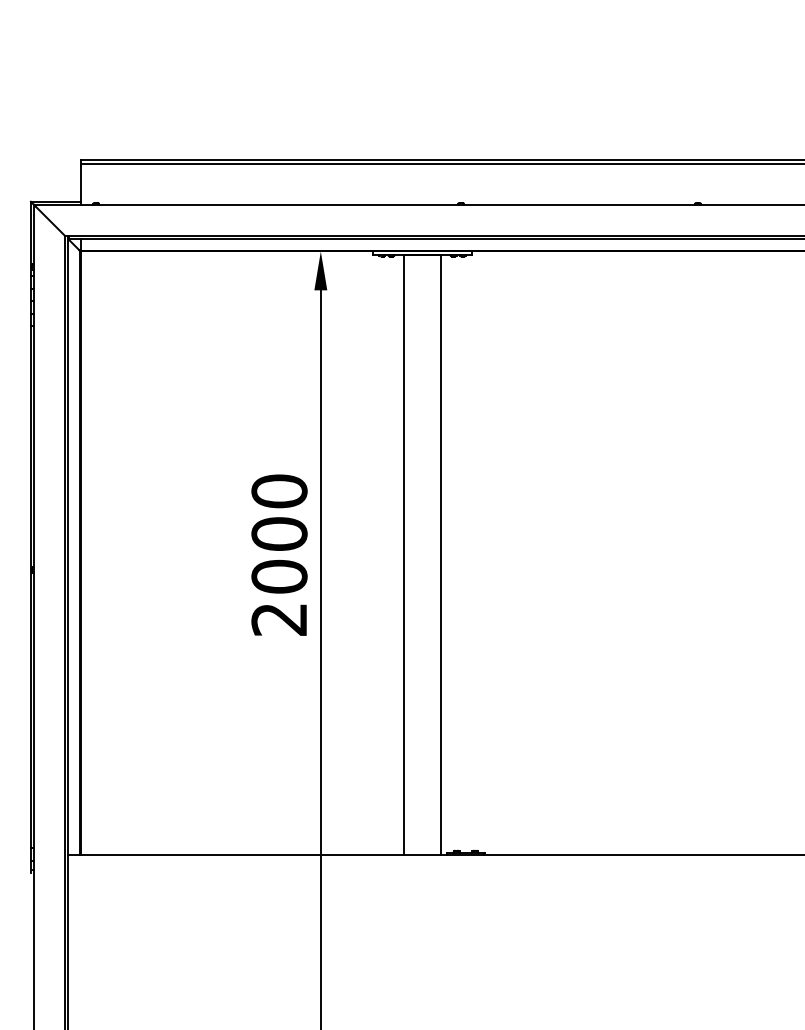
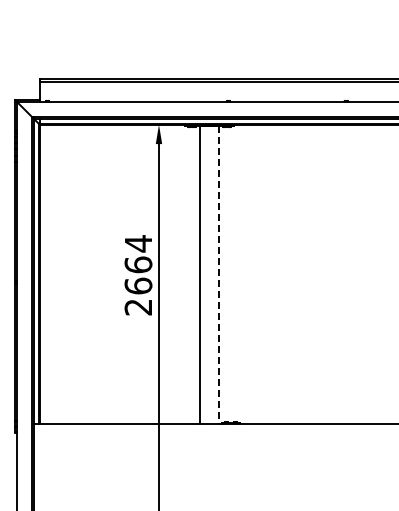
text: (279, 533) -> (138, 264), 2000 -> 2664
line: (440, 555) -> (218, 275), solid -> dashed

